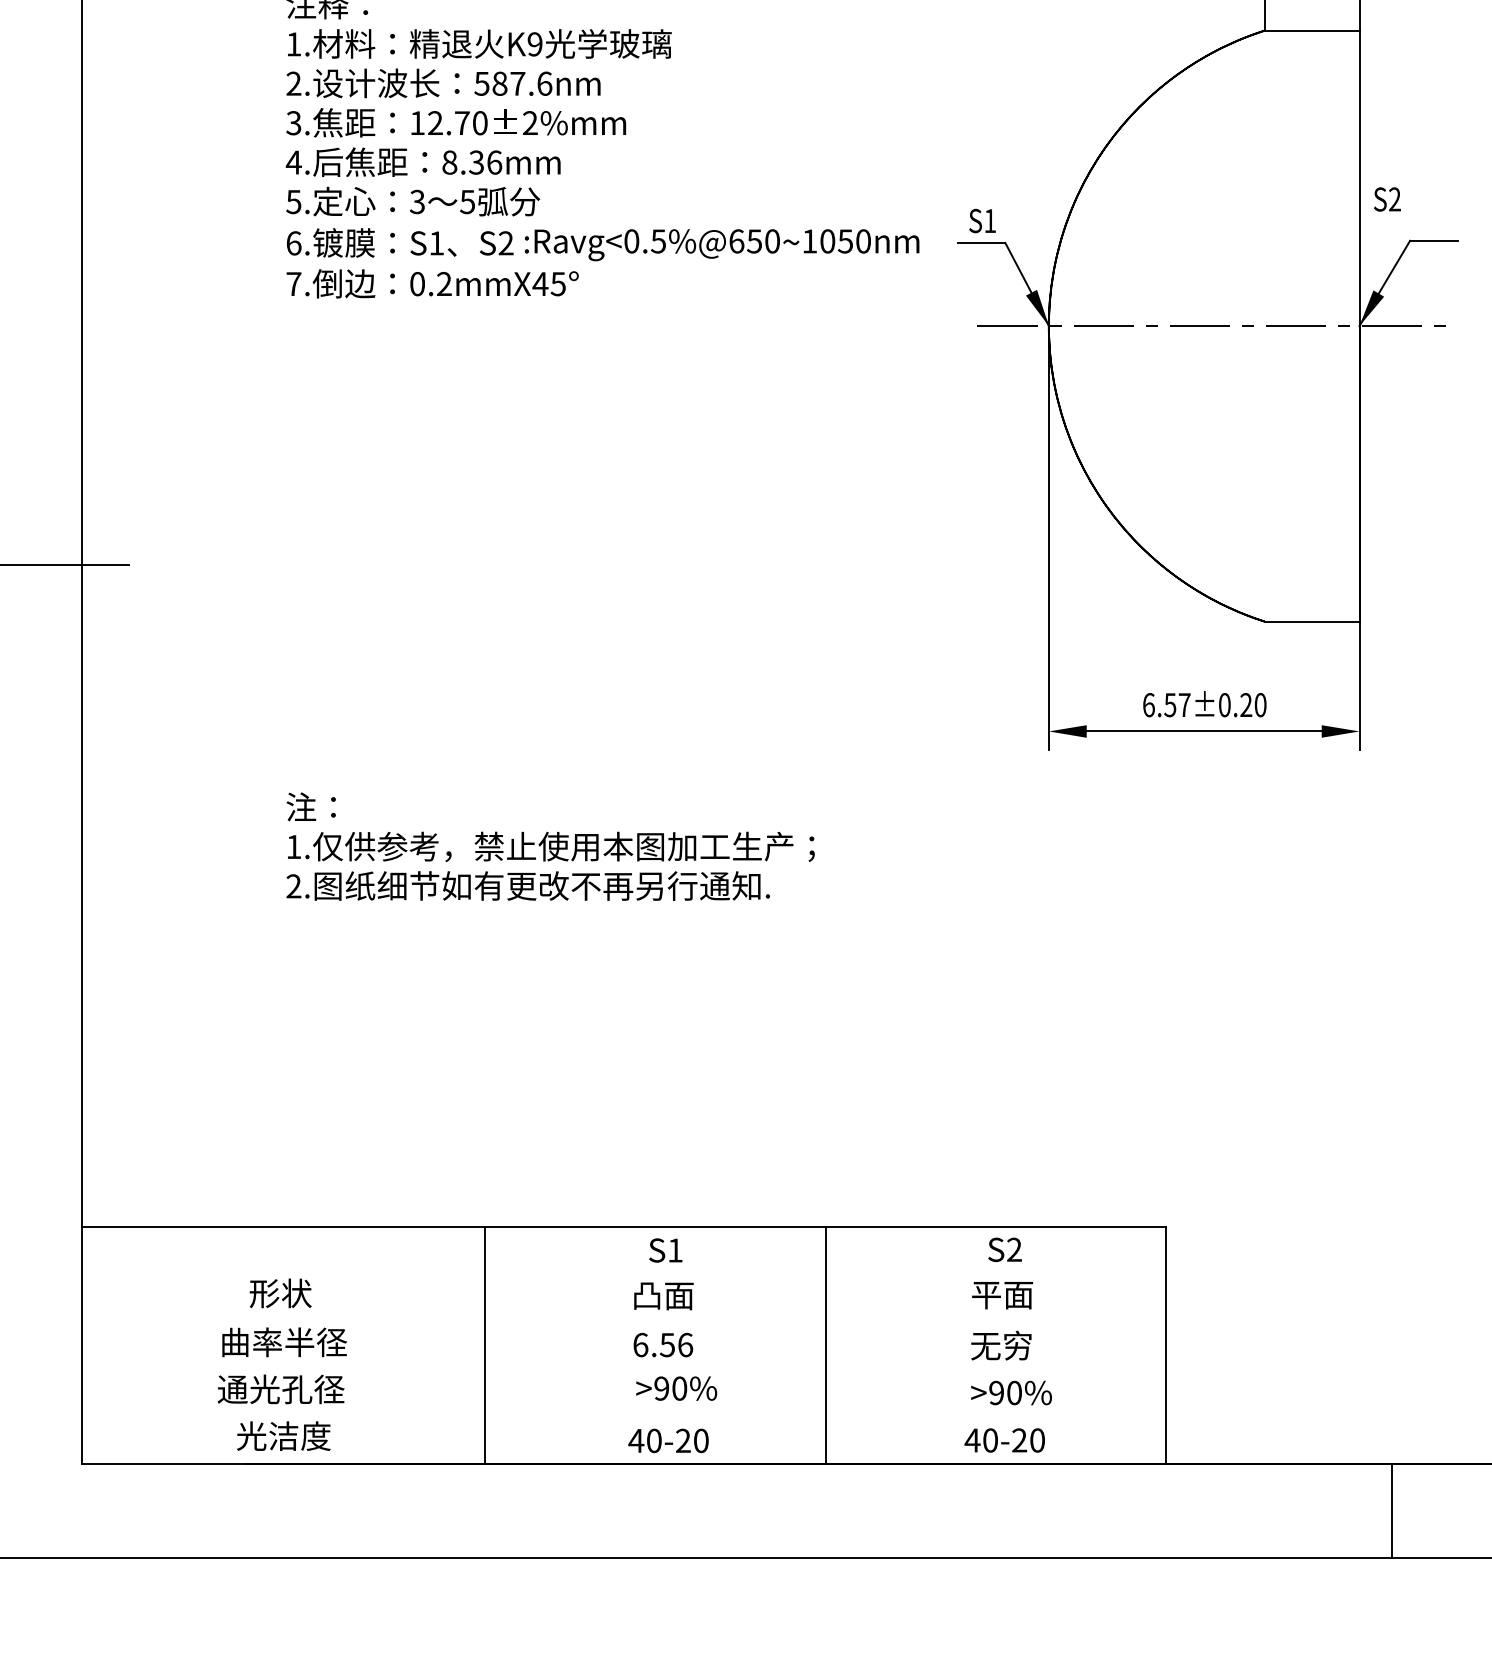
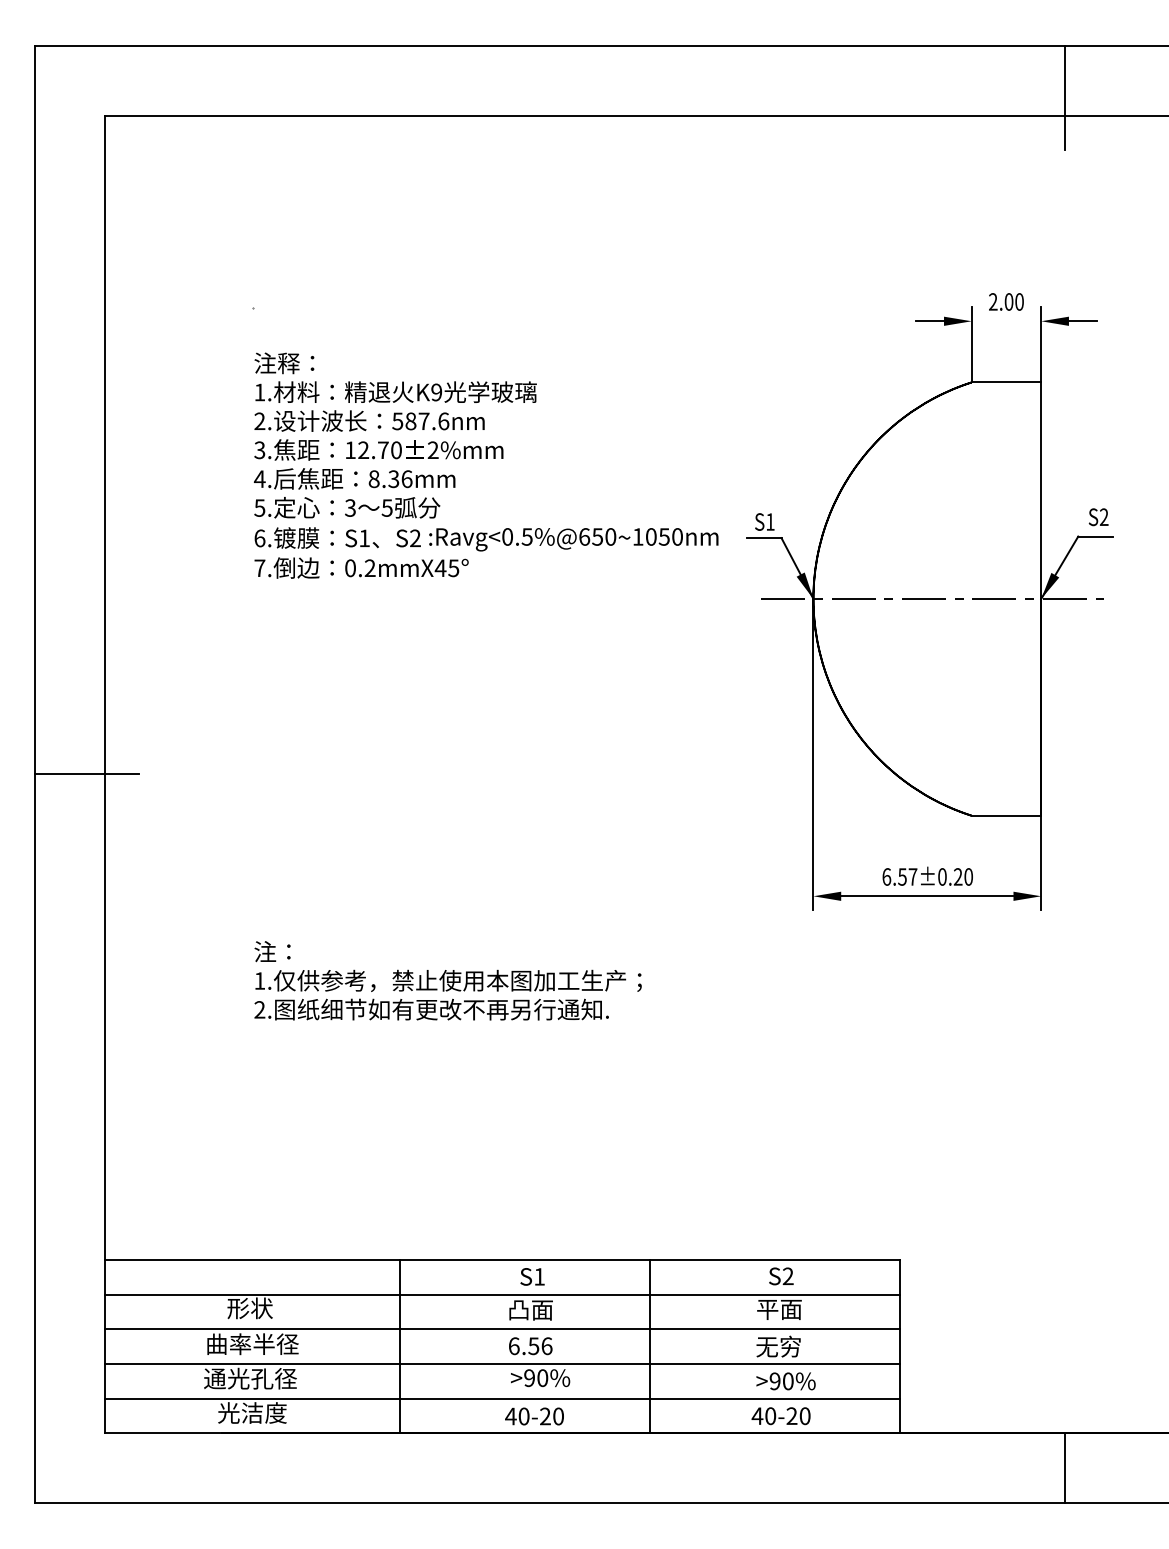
text: (1387, 199) -> (1098, 517), moved
line: (623, 1274) -> (501, 1294), added
line: (623, 1322) -> (501, 1329), added
line: (623, 1368) -> (501, 1363), added
line: (623, 1416) -> (501, 1398), added

